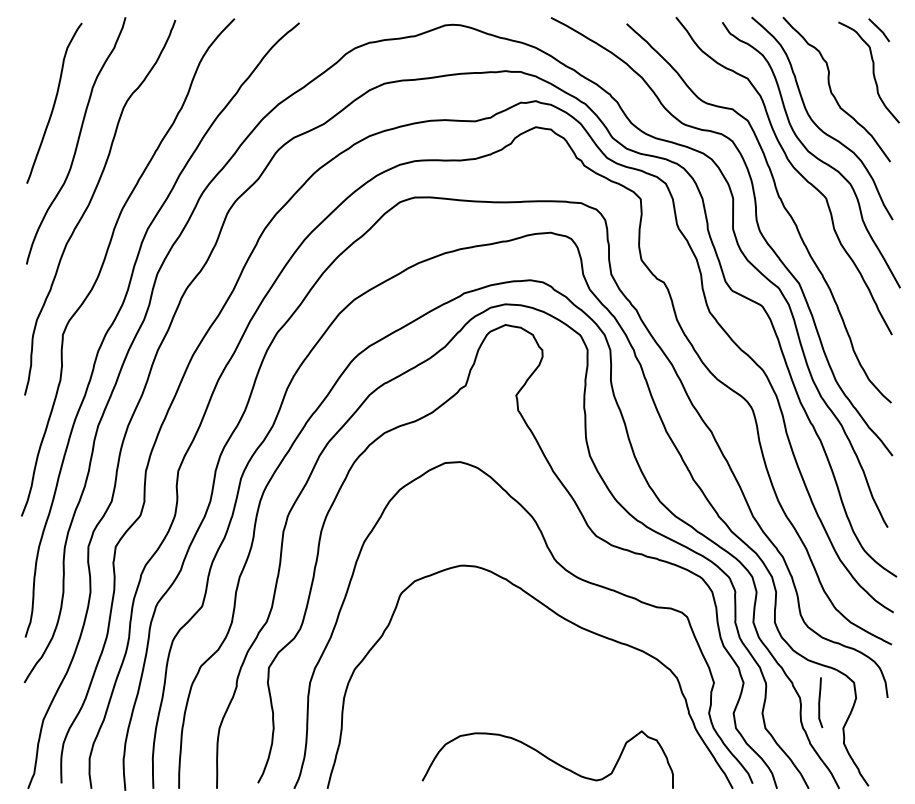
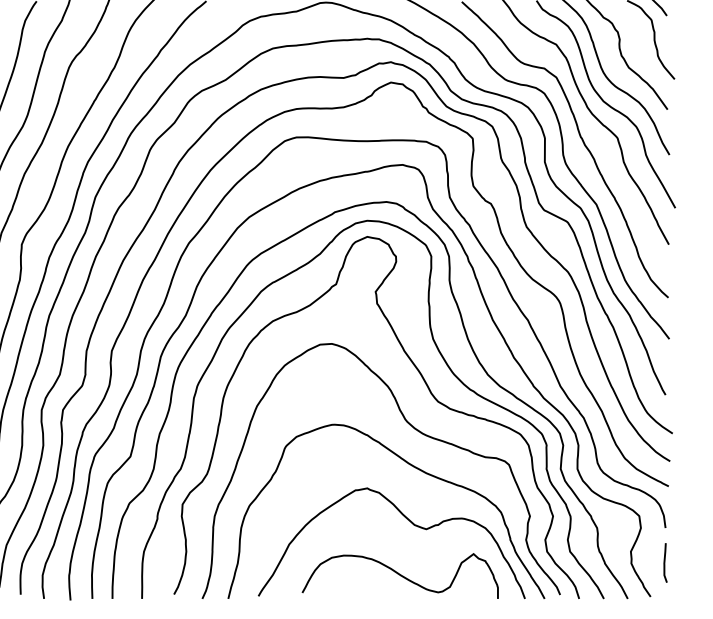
curve: (561, 691) -> (410, 522), added
curve: (820, 702) -> (665, 562), moved

